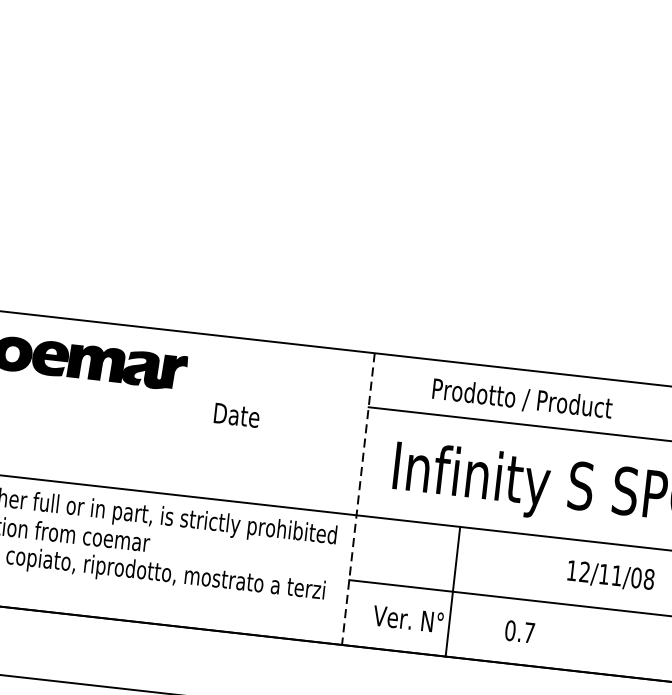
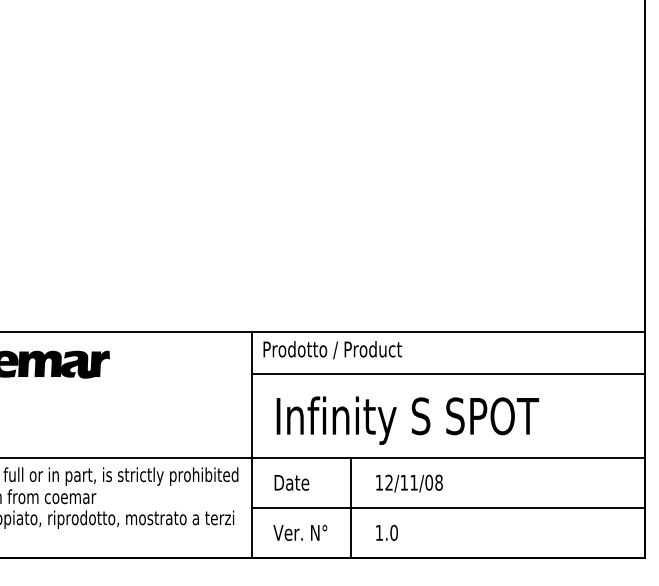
text: (522, 399) -> (332, 350), moved
text: (236, 414) -> (291, 482), moved
line: (357, 499) -> (251, 445), dashed -> solid
text: (610, 576) -> (409, 483), moved
line: (453, 591) -> (351, 507), moved
text: (519, 631) -> (386, 532), 0.7 -> 1.0

